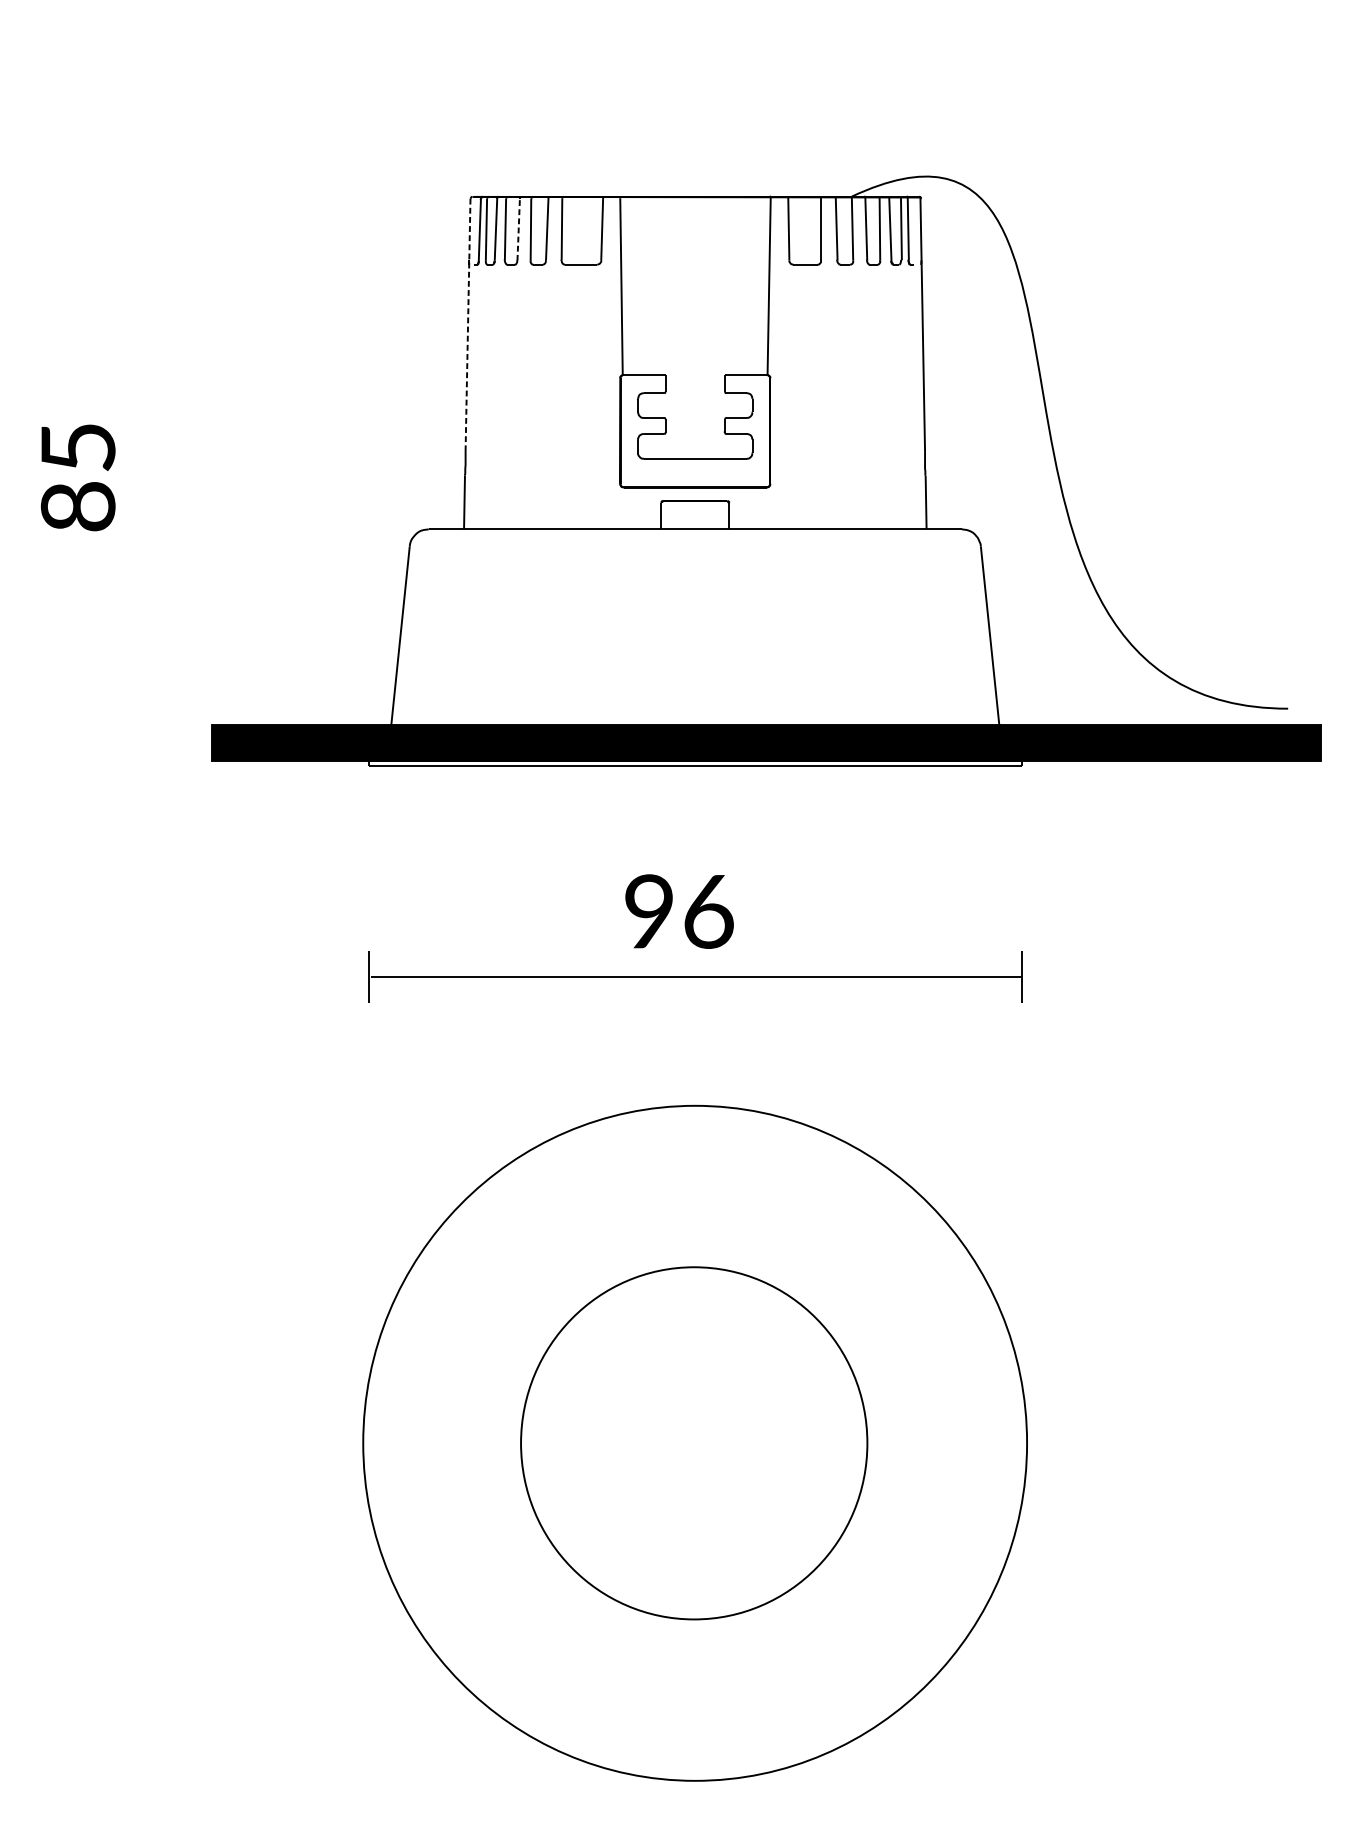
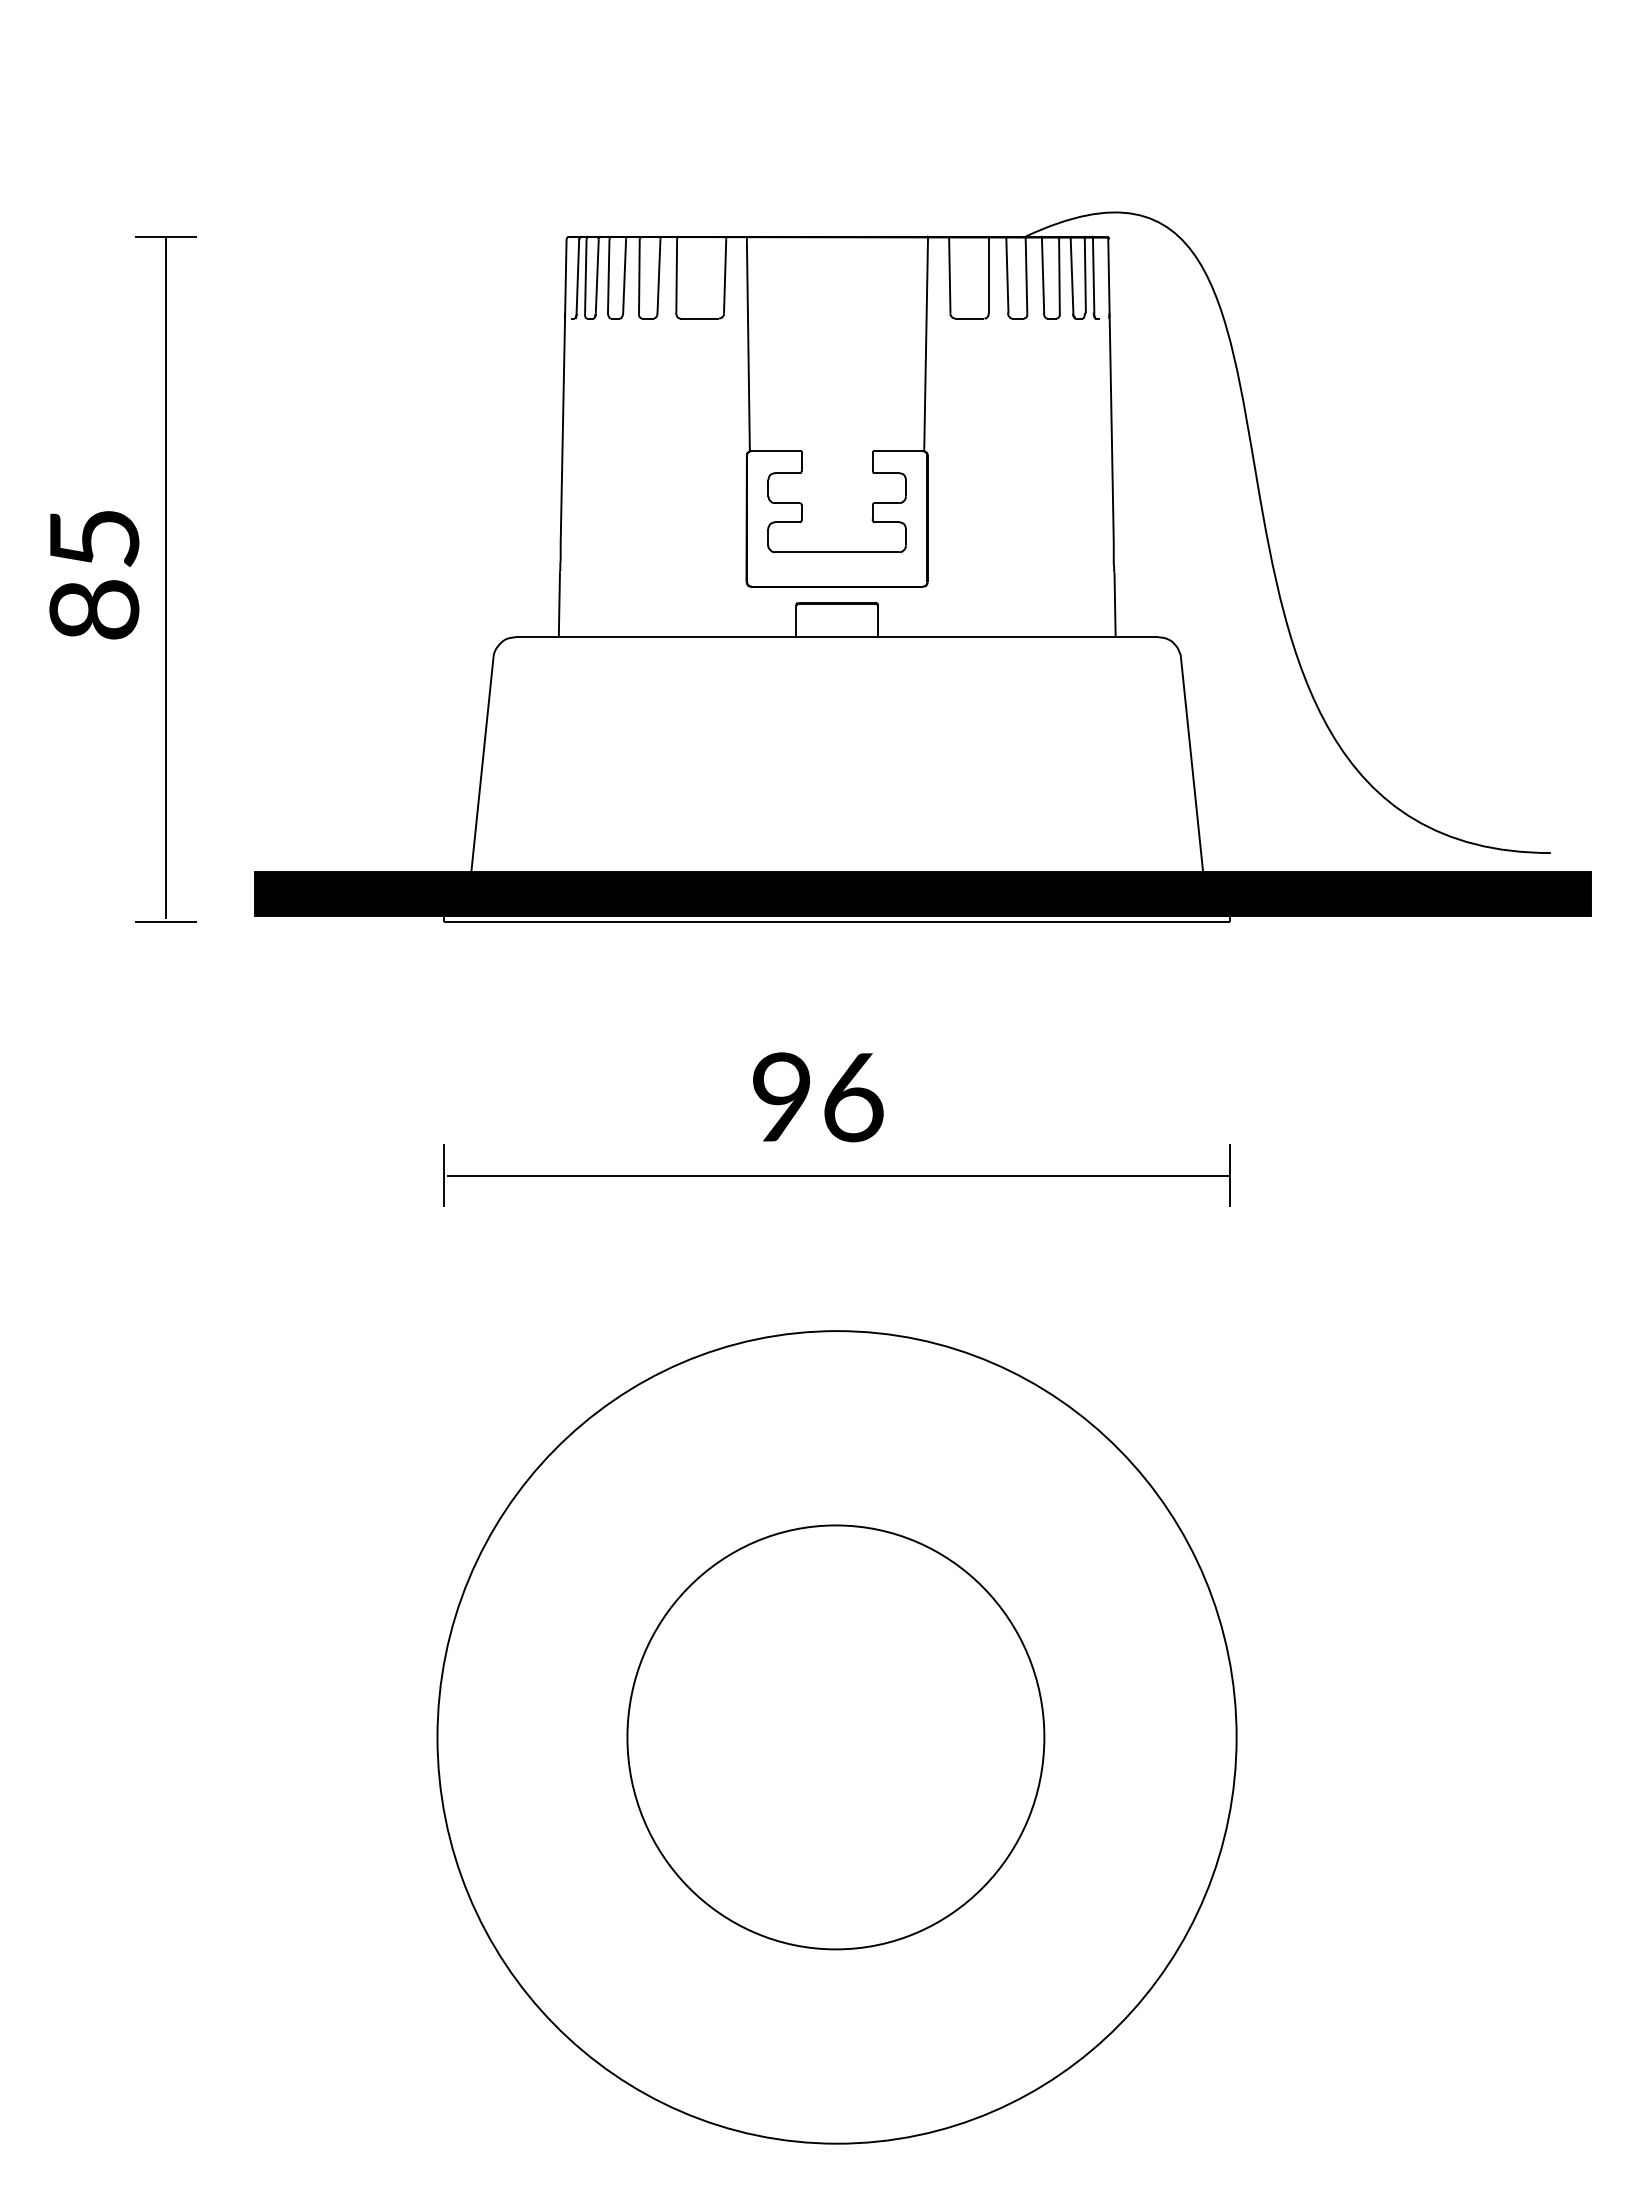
line: (518, 229) -> (624, 276), dashed -> solid
line: (467, 325) -> (563, 391), dashed -> solid
part: (137, 481) -> (165, 579), added

